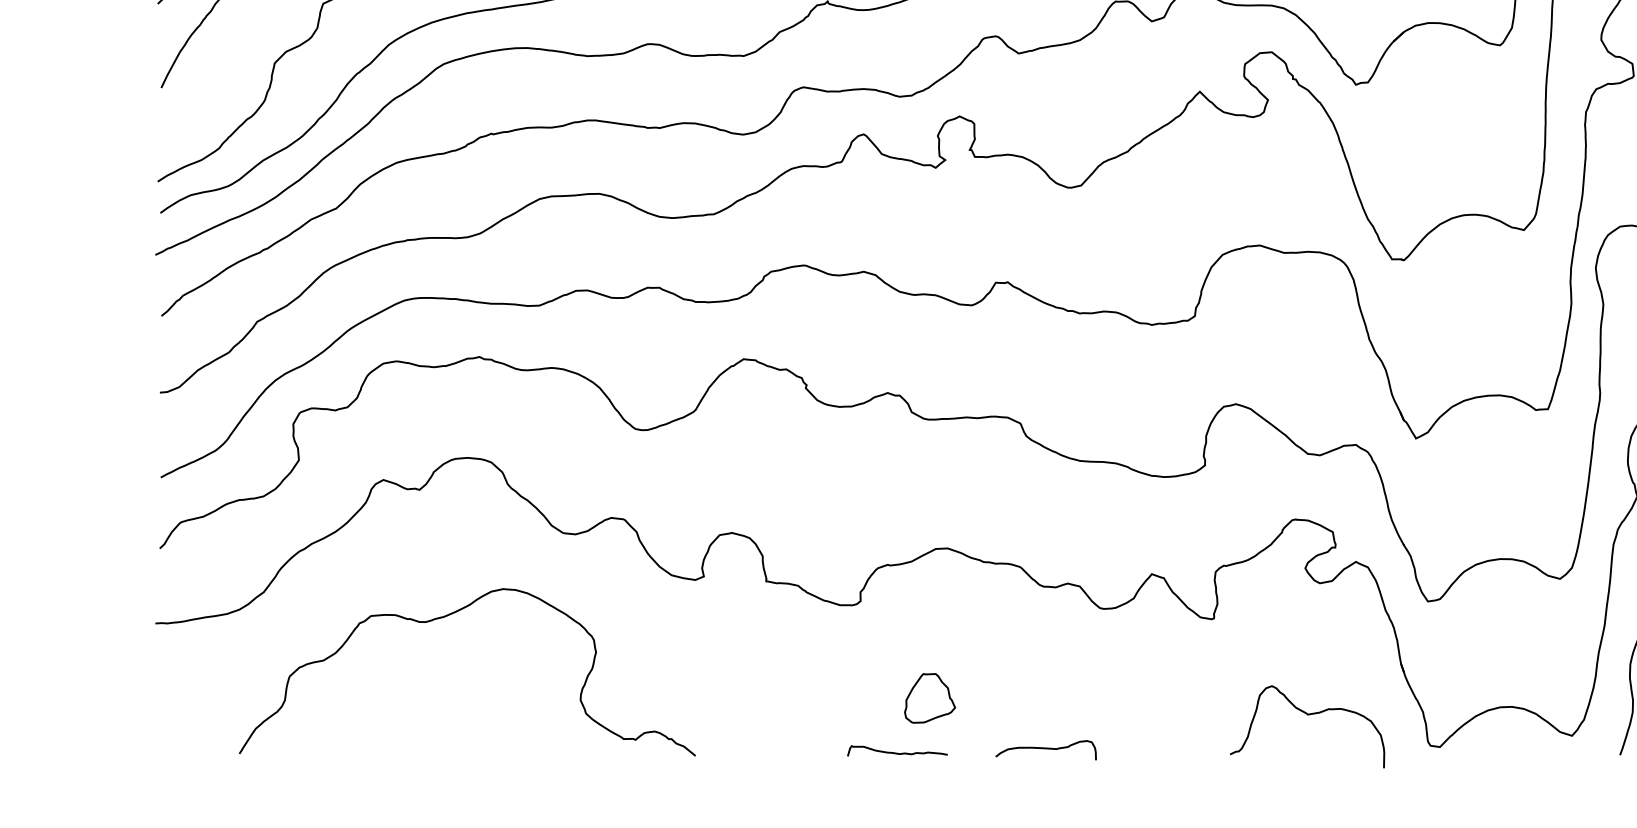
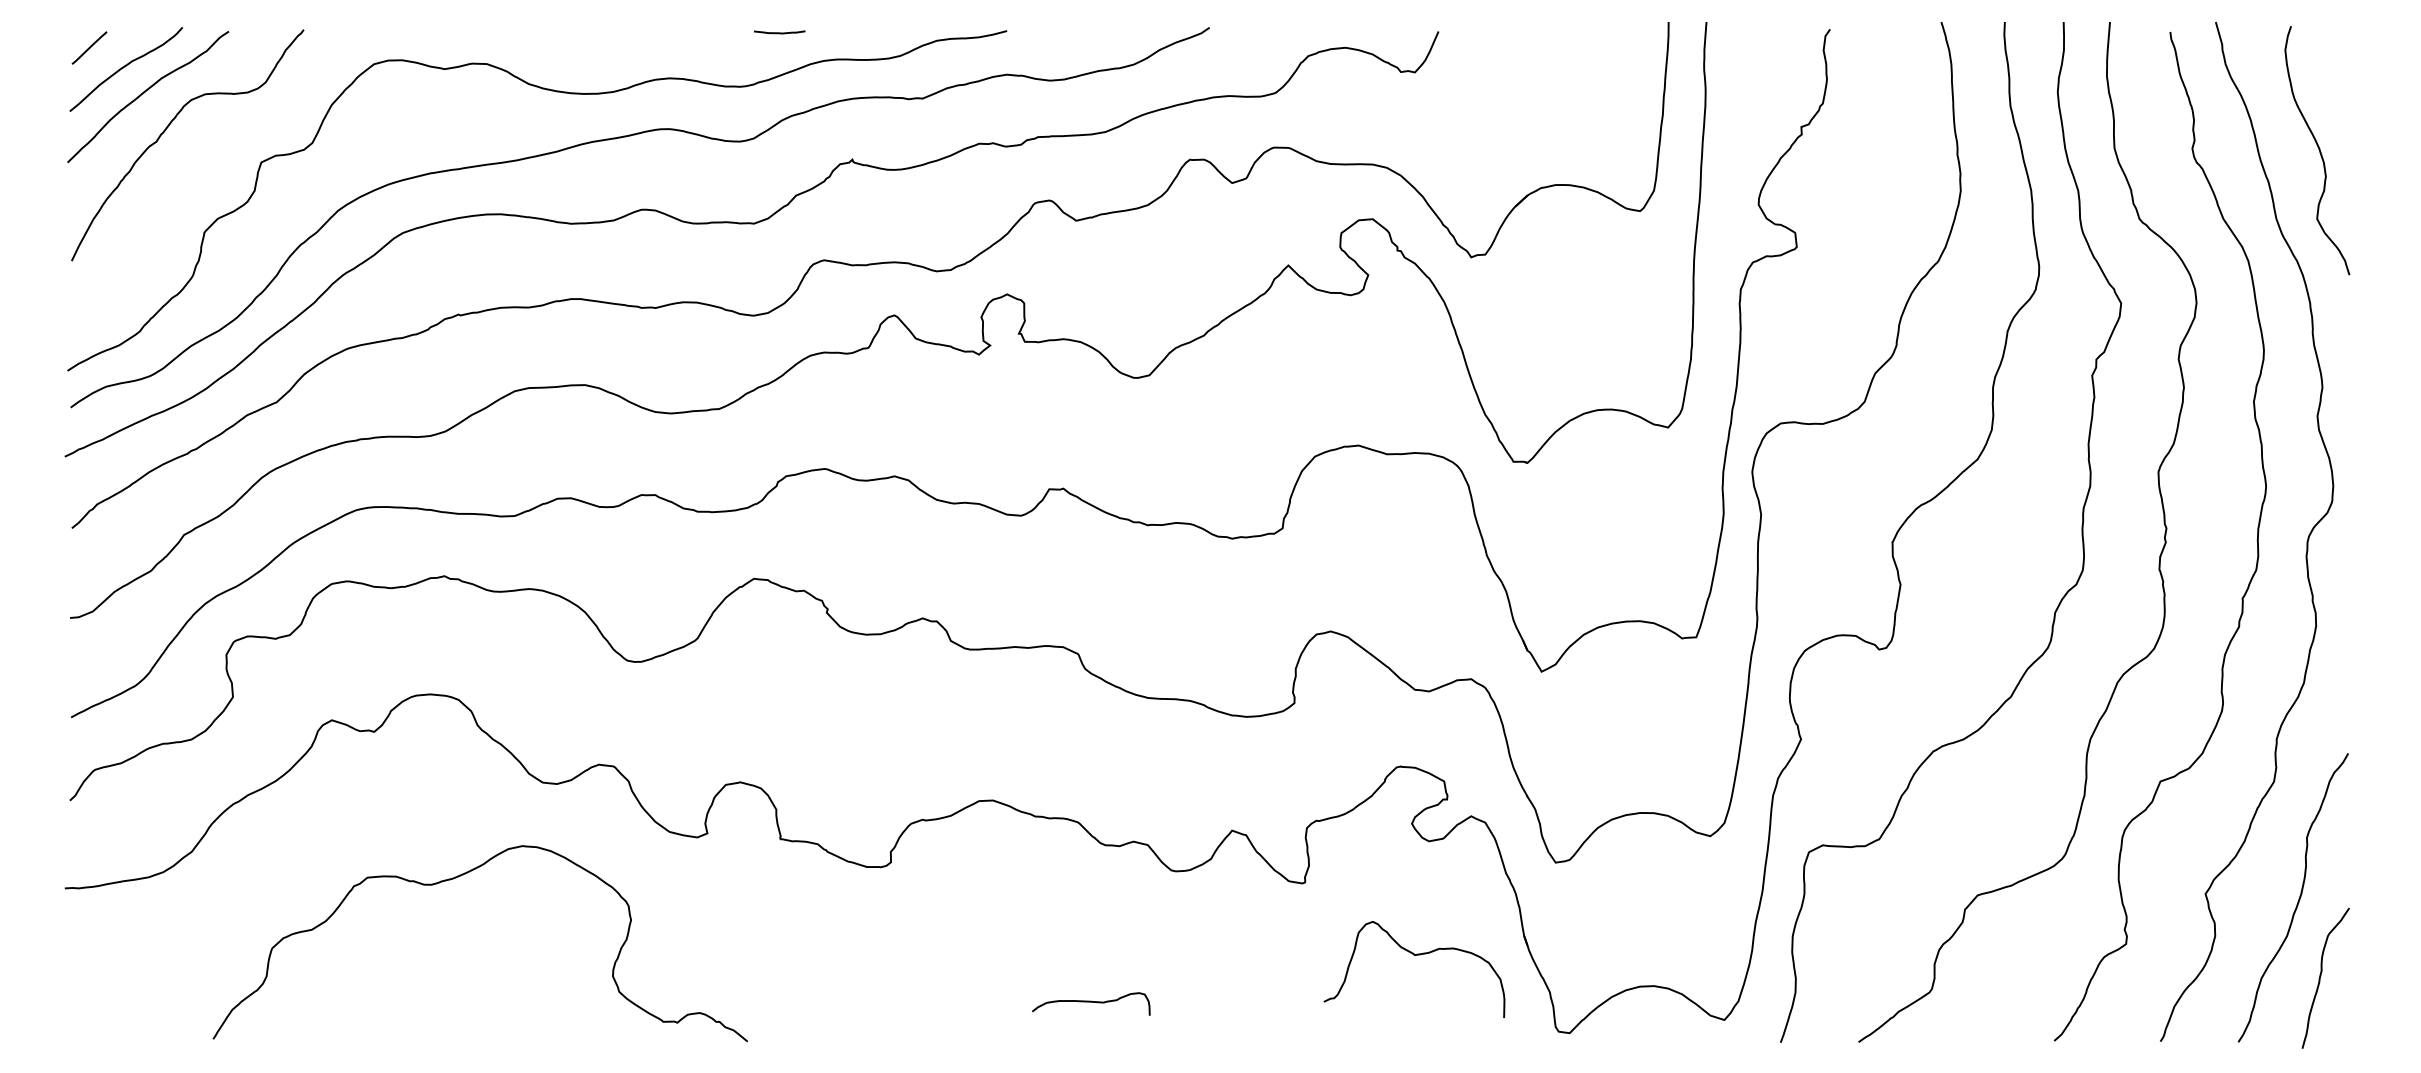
curve: (447, 616) -> (456, 878), moved
part: (930, 697) -> (972, 975), removed
curve: (1307, 714) -> (1414, 955), moved
curve: (1046, 749) -> (1091, 1002), moved
curve: (896, 752) -> (932, 1039), removed

